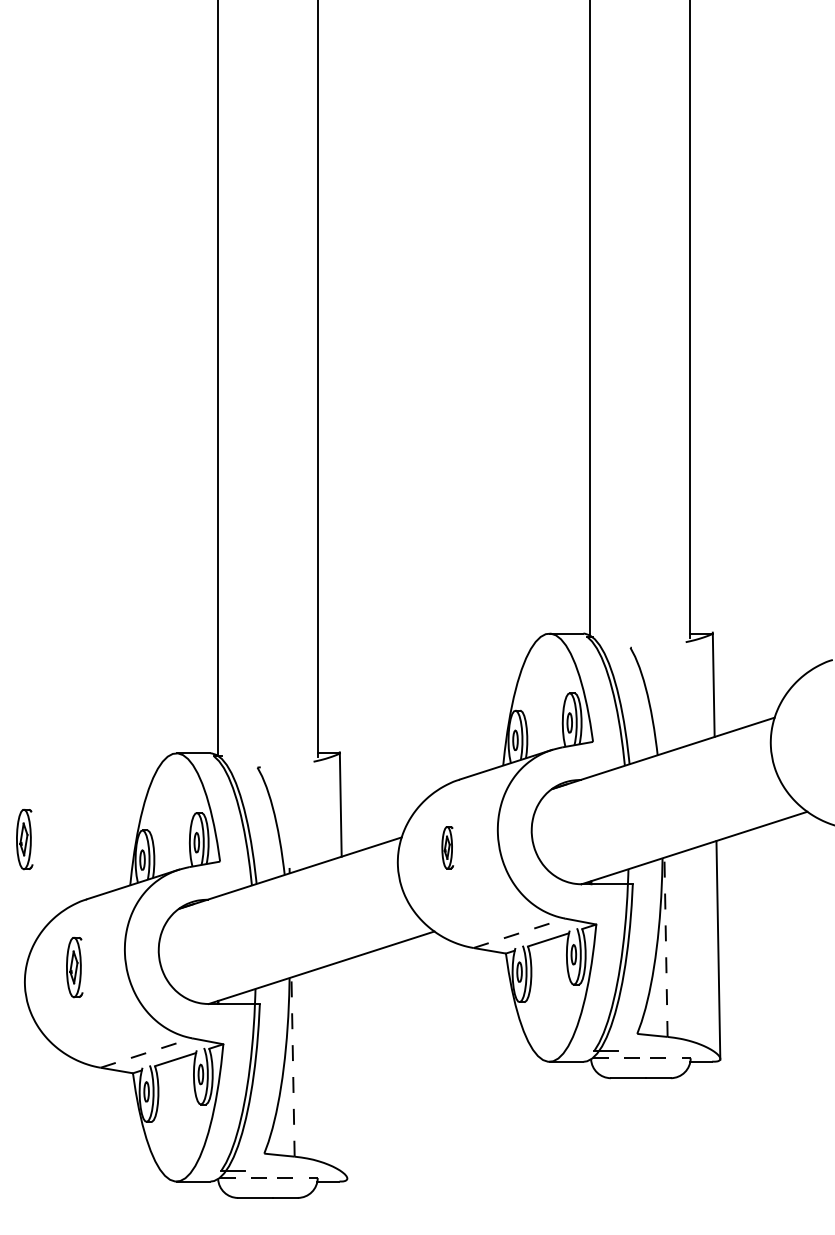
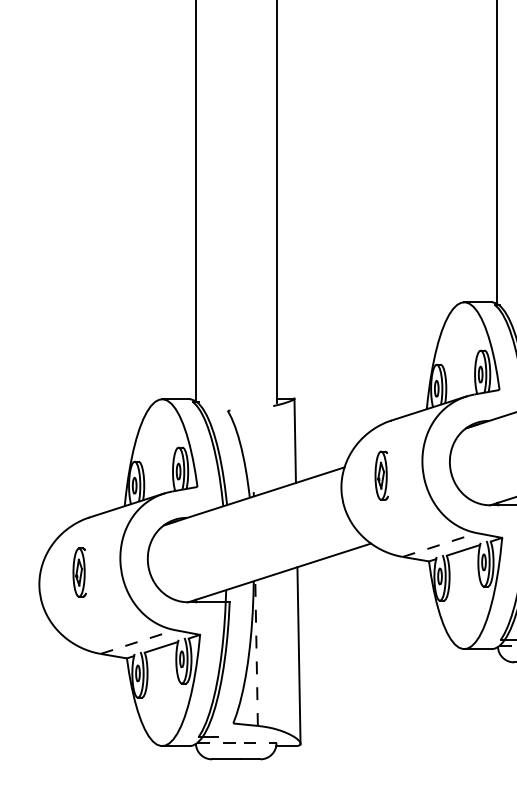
part: (24, 839) -> (39, 469), removed
part: (447, 847) -> (381, 475), size x1.43
line: (345, 1069) -> (299, 655), added

